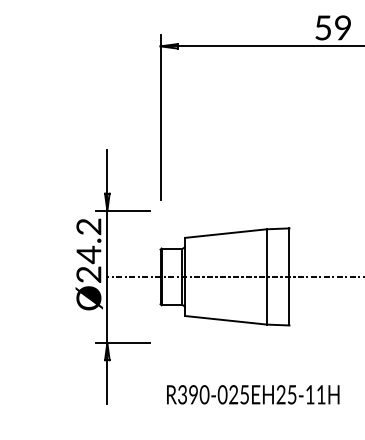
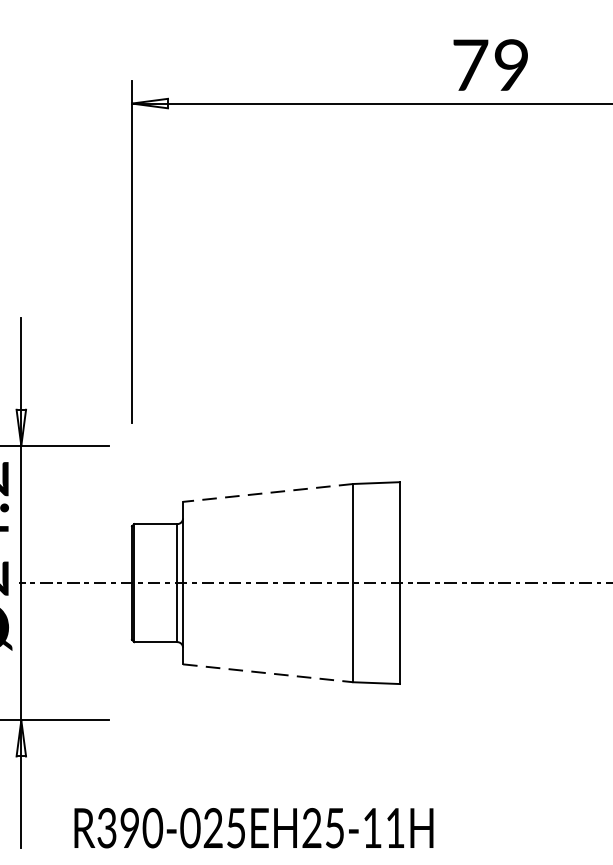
text: (323, 27) -> (470, 64), 59 -> 79
line: (225, 233) -> (267, 492), solid -> dashed
line: (226, 320) -> (269, 673), solid -> dashed
text: (253, 394) -> (254, 827), moved

